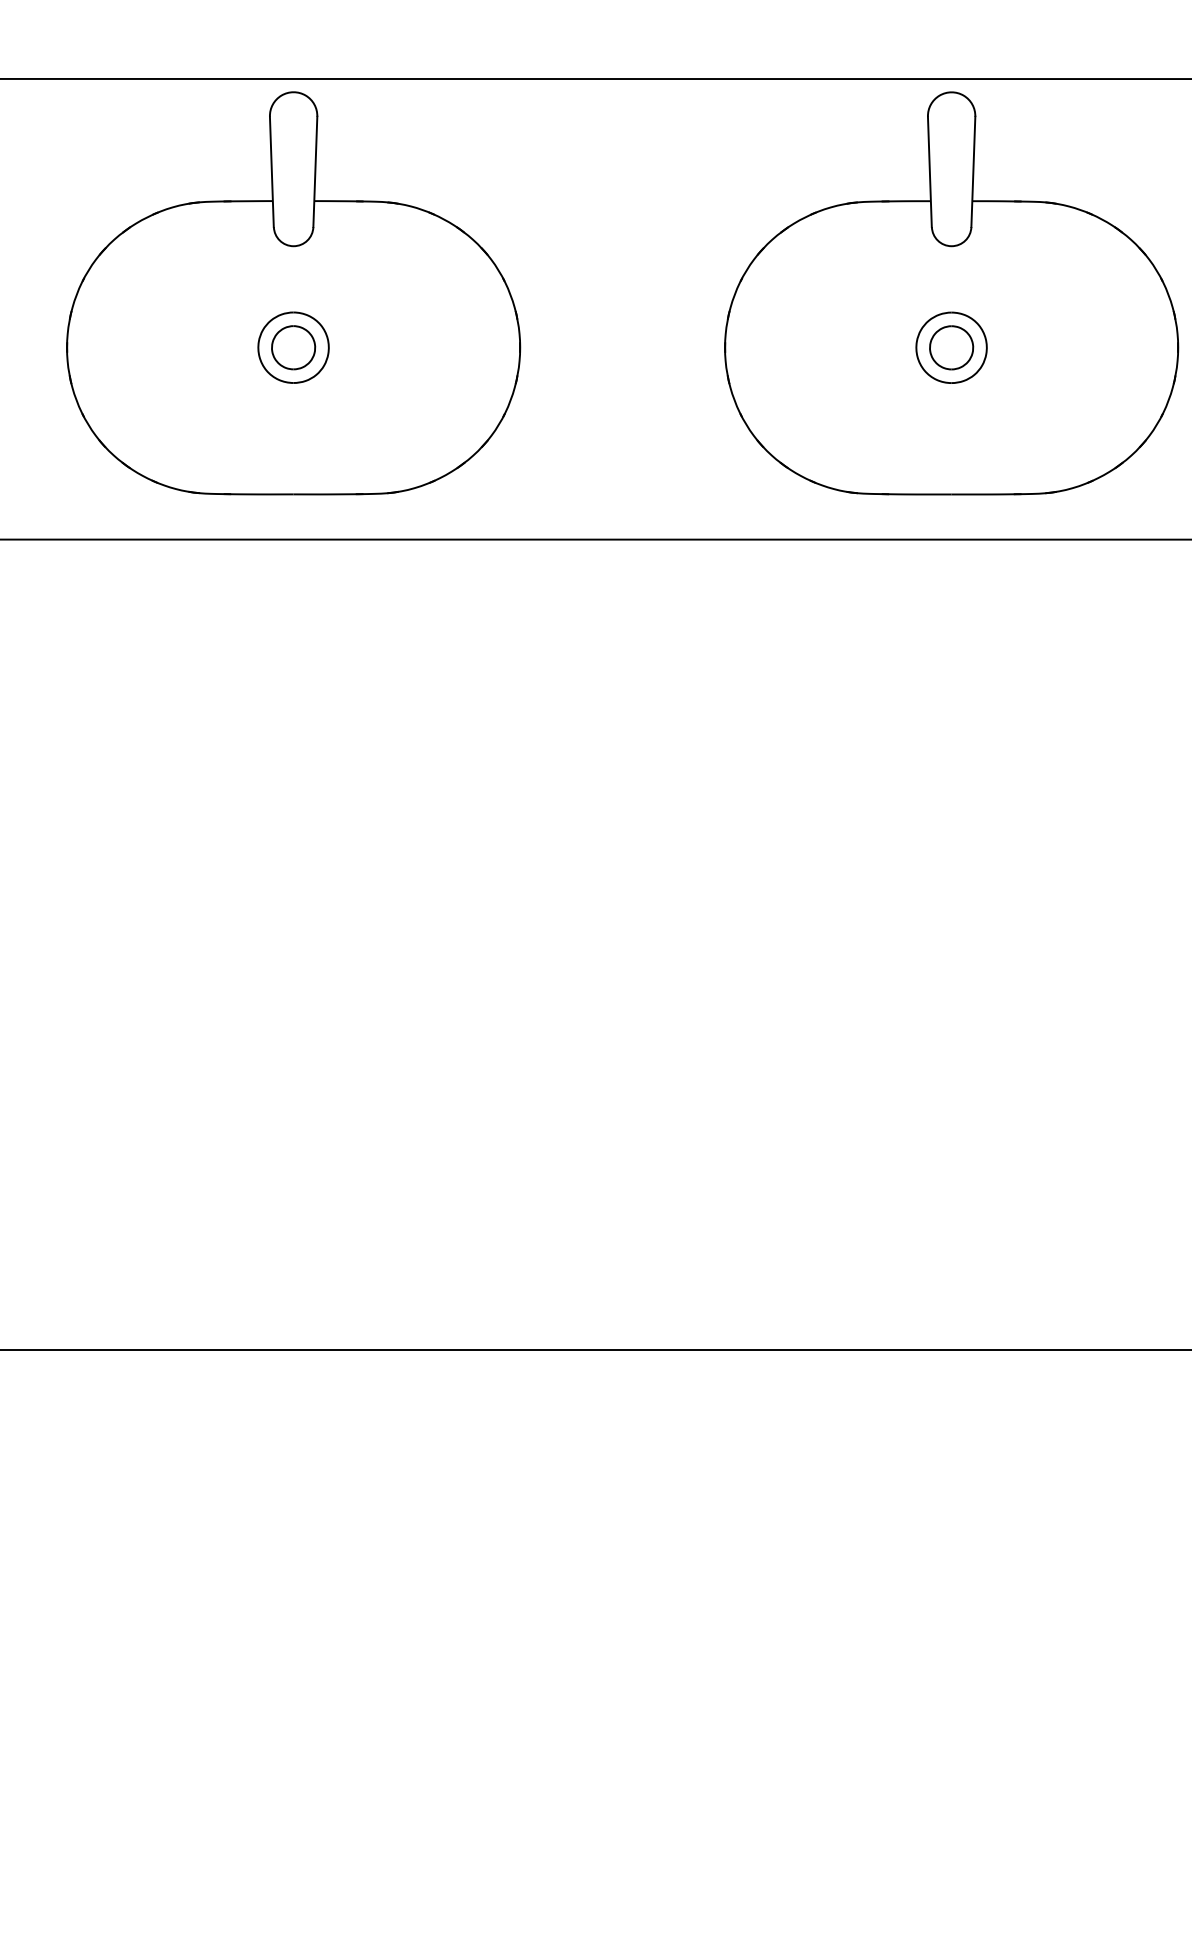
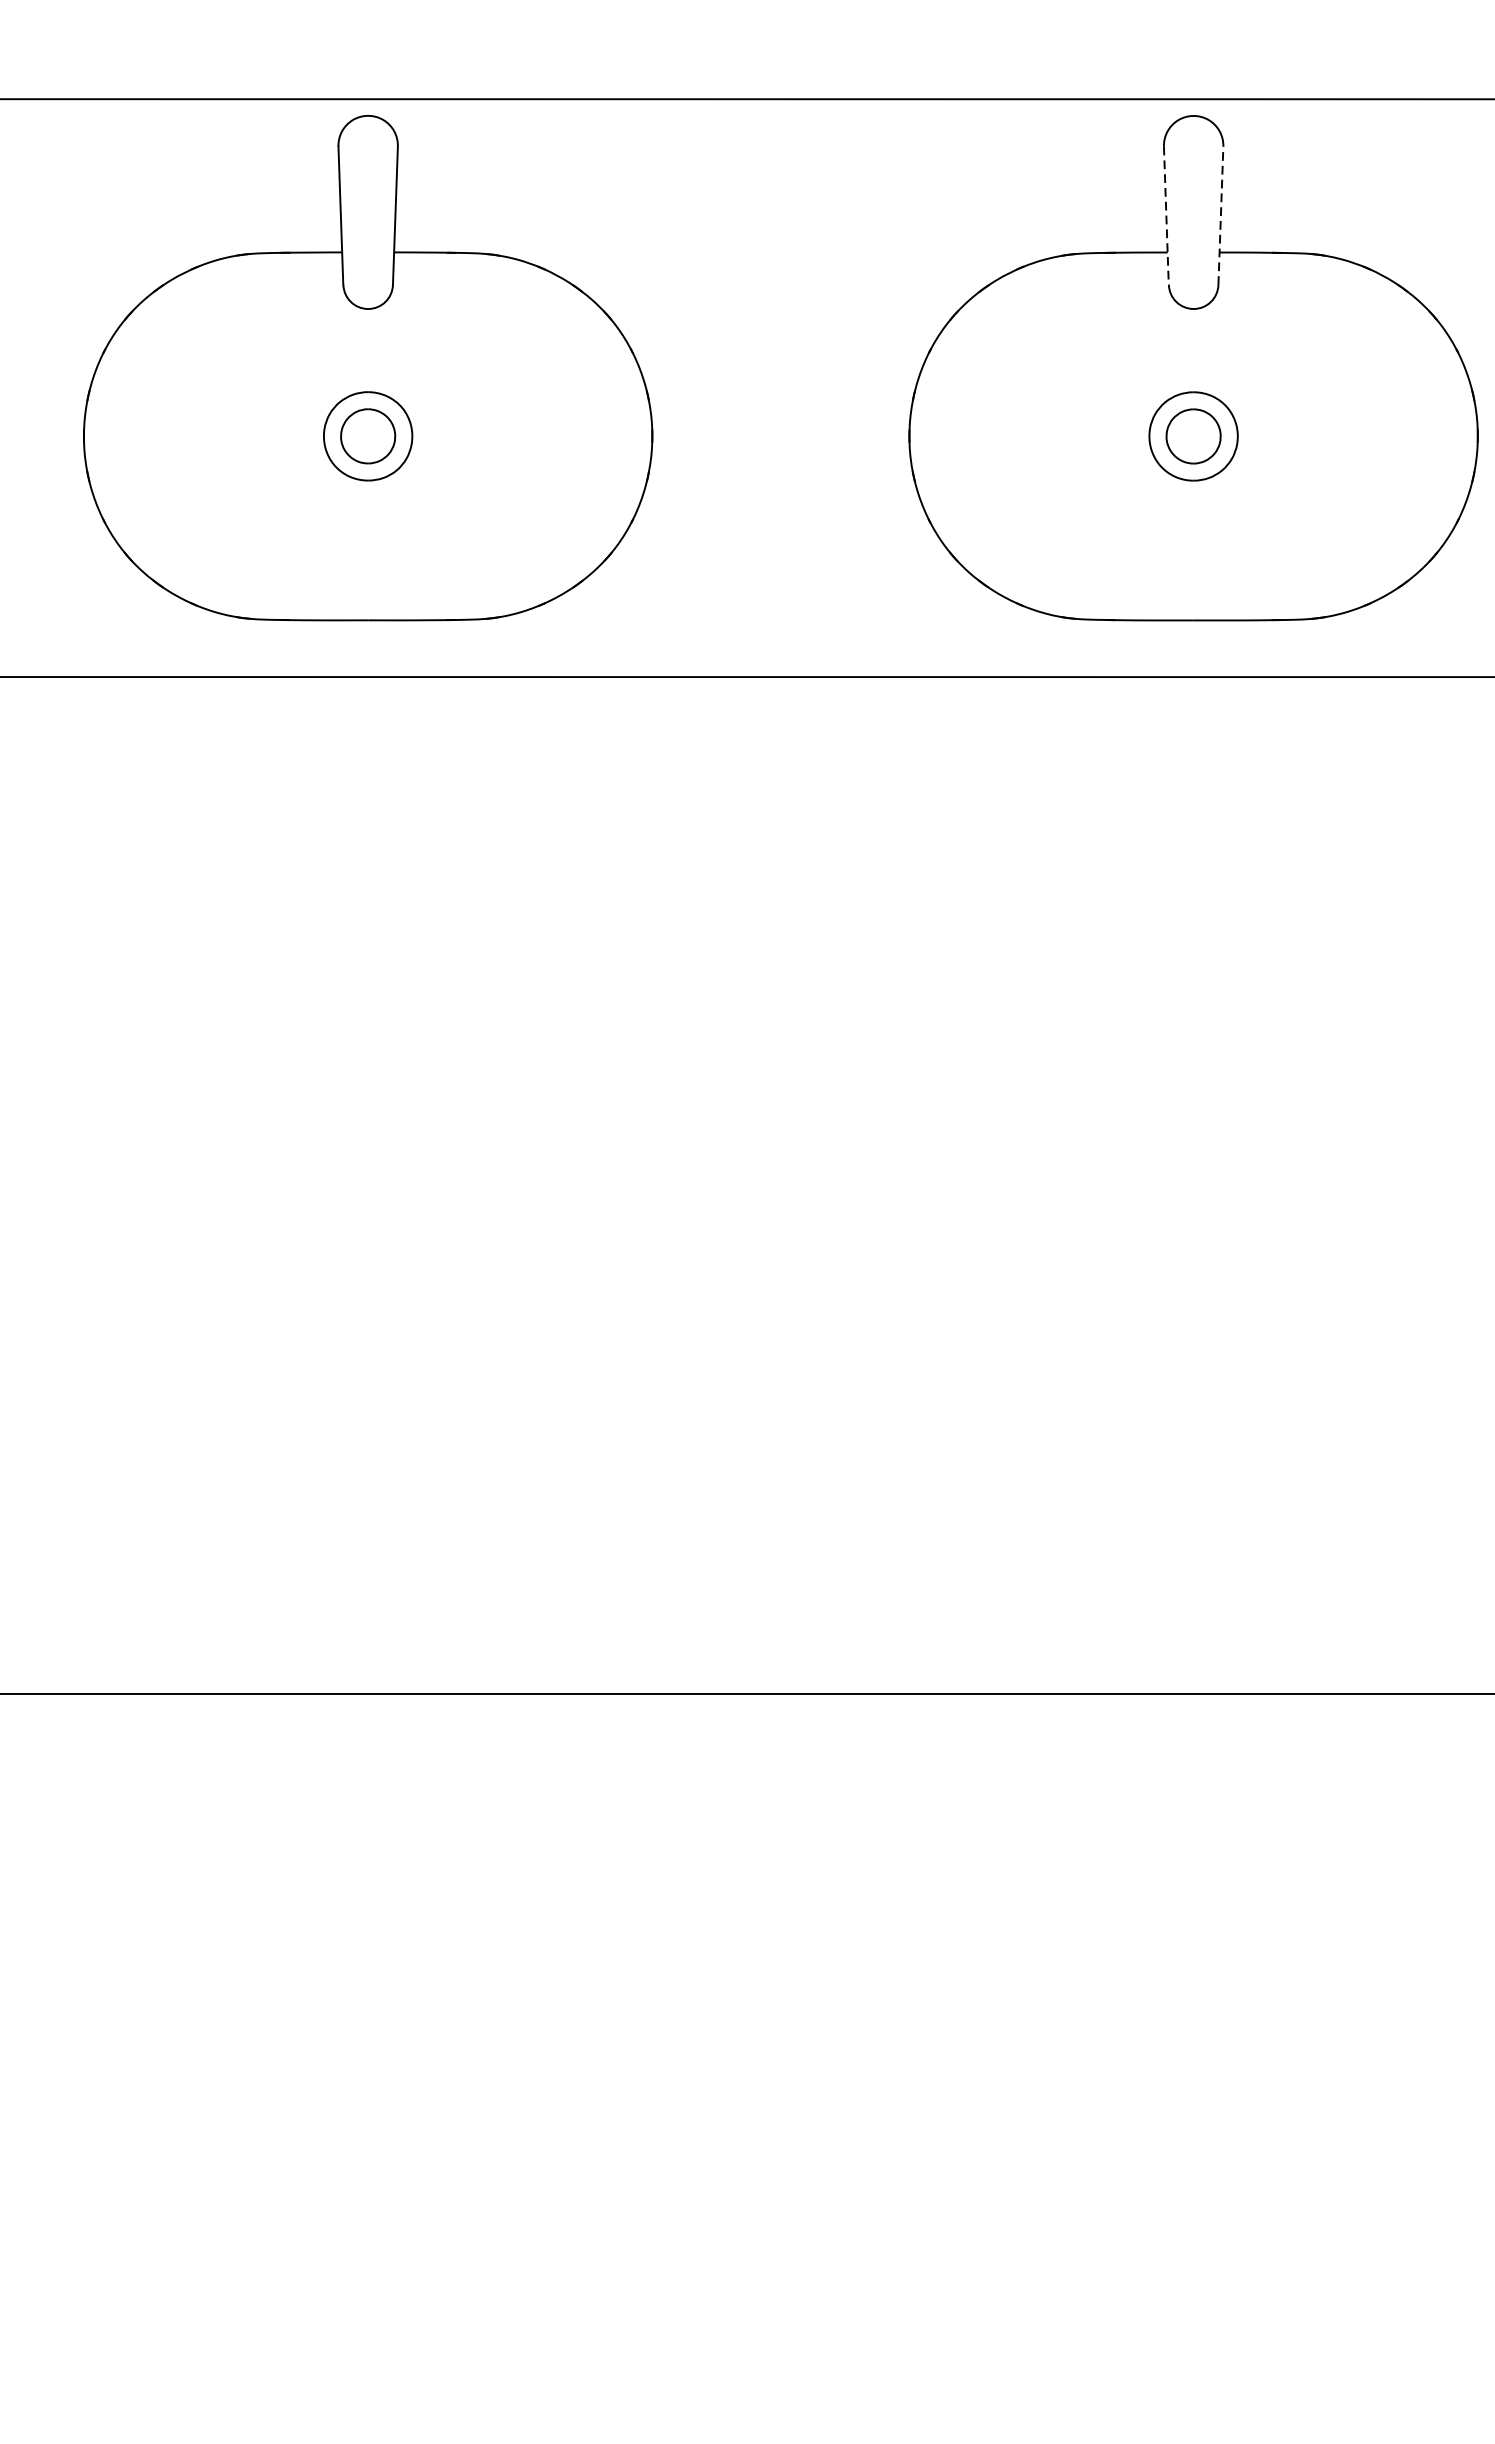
line: (973, 171) -> (1221, 215), solid -> dashed
line: (929, 172) -> (1165, 216), solid -> dashed

